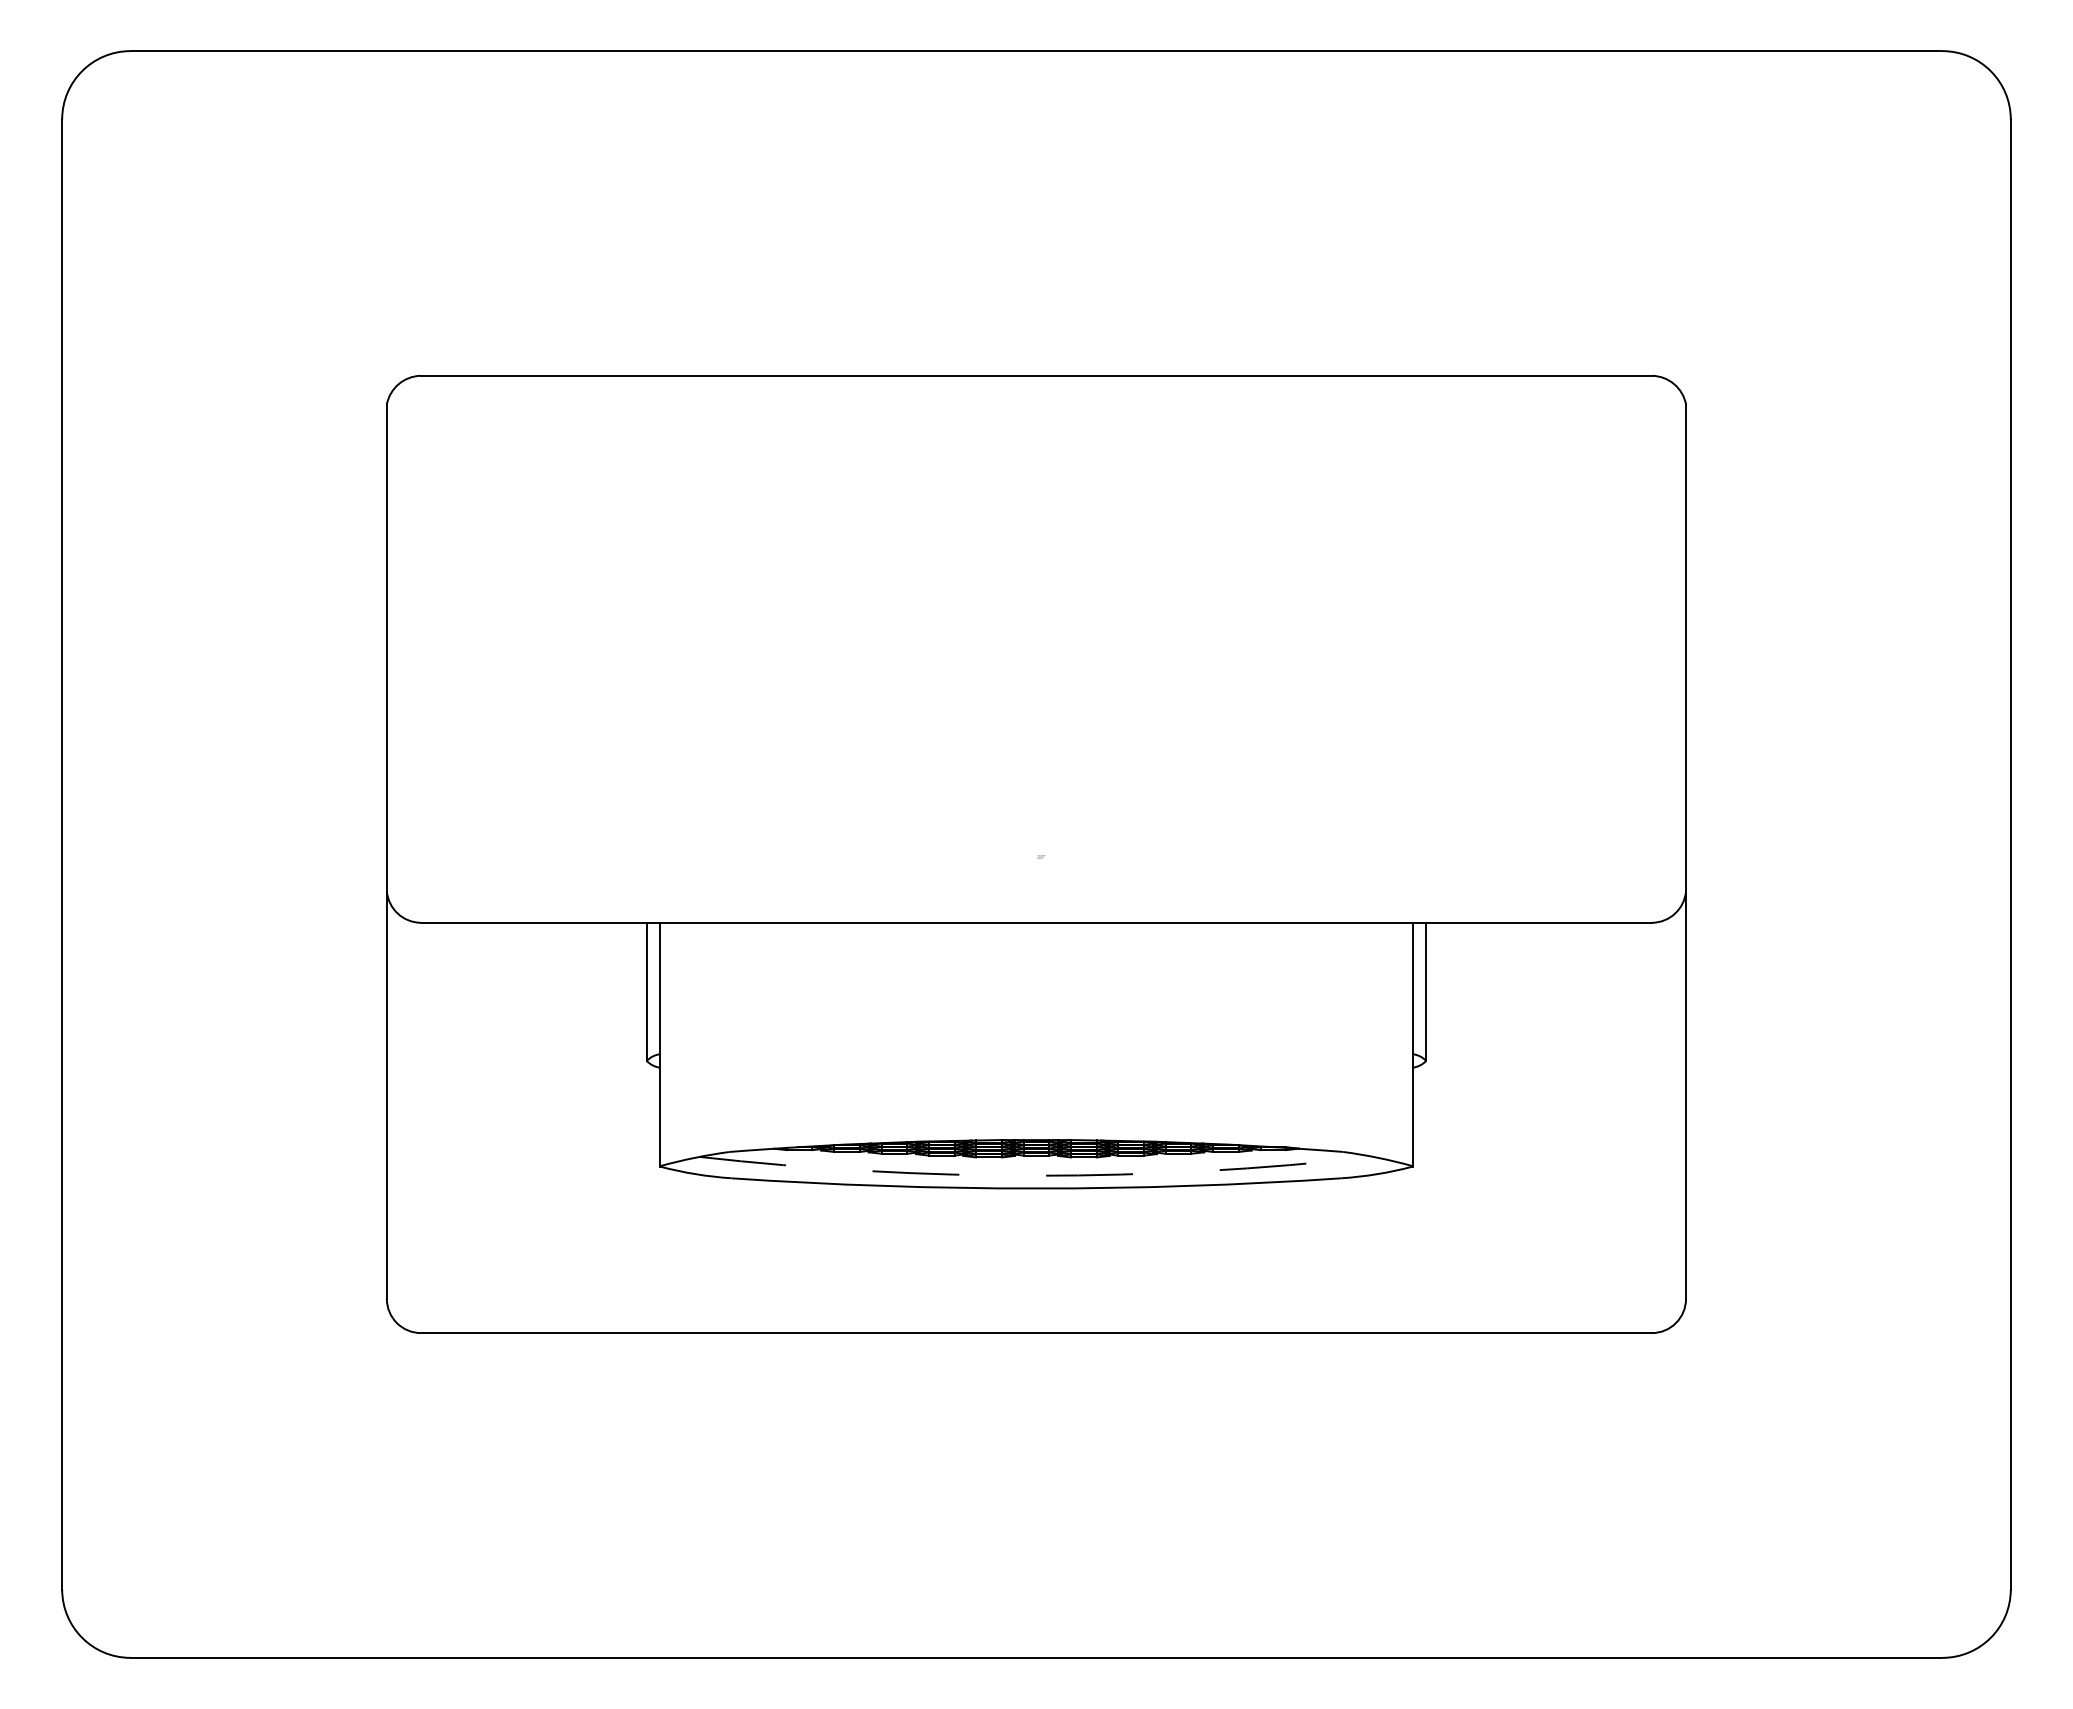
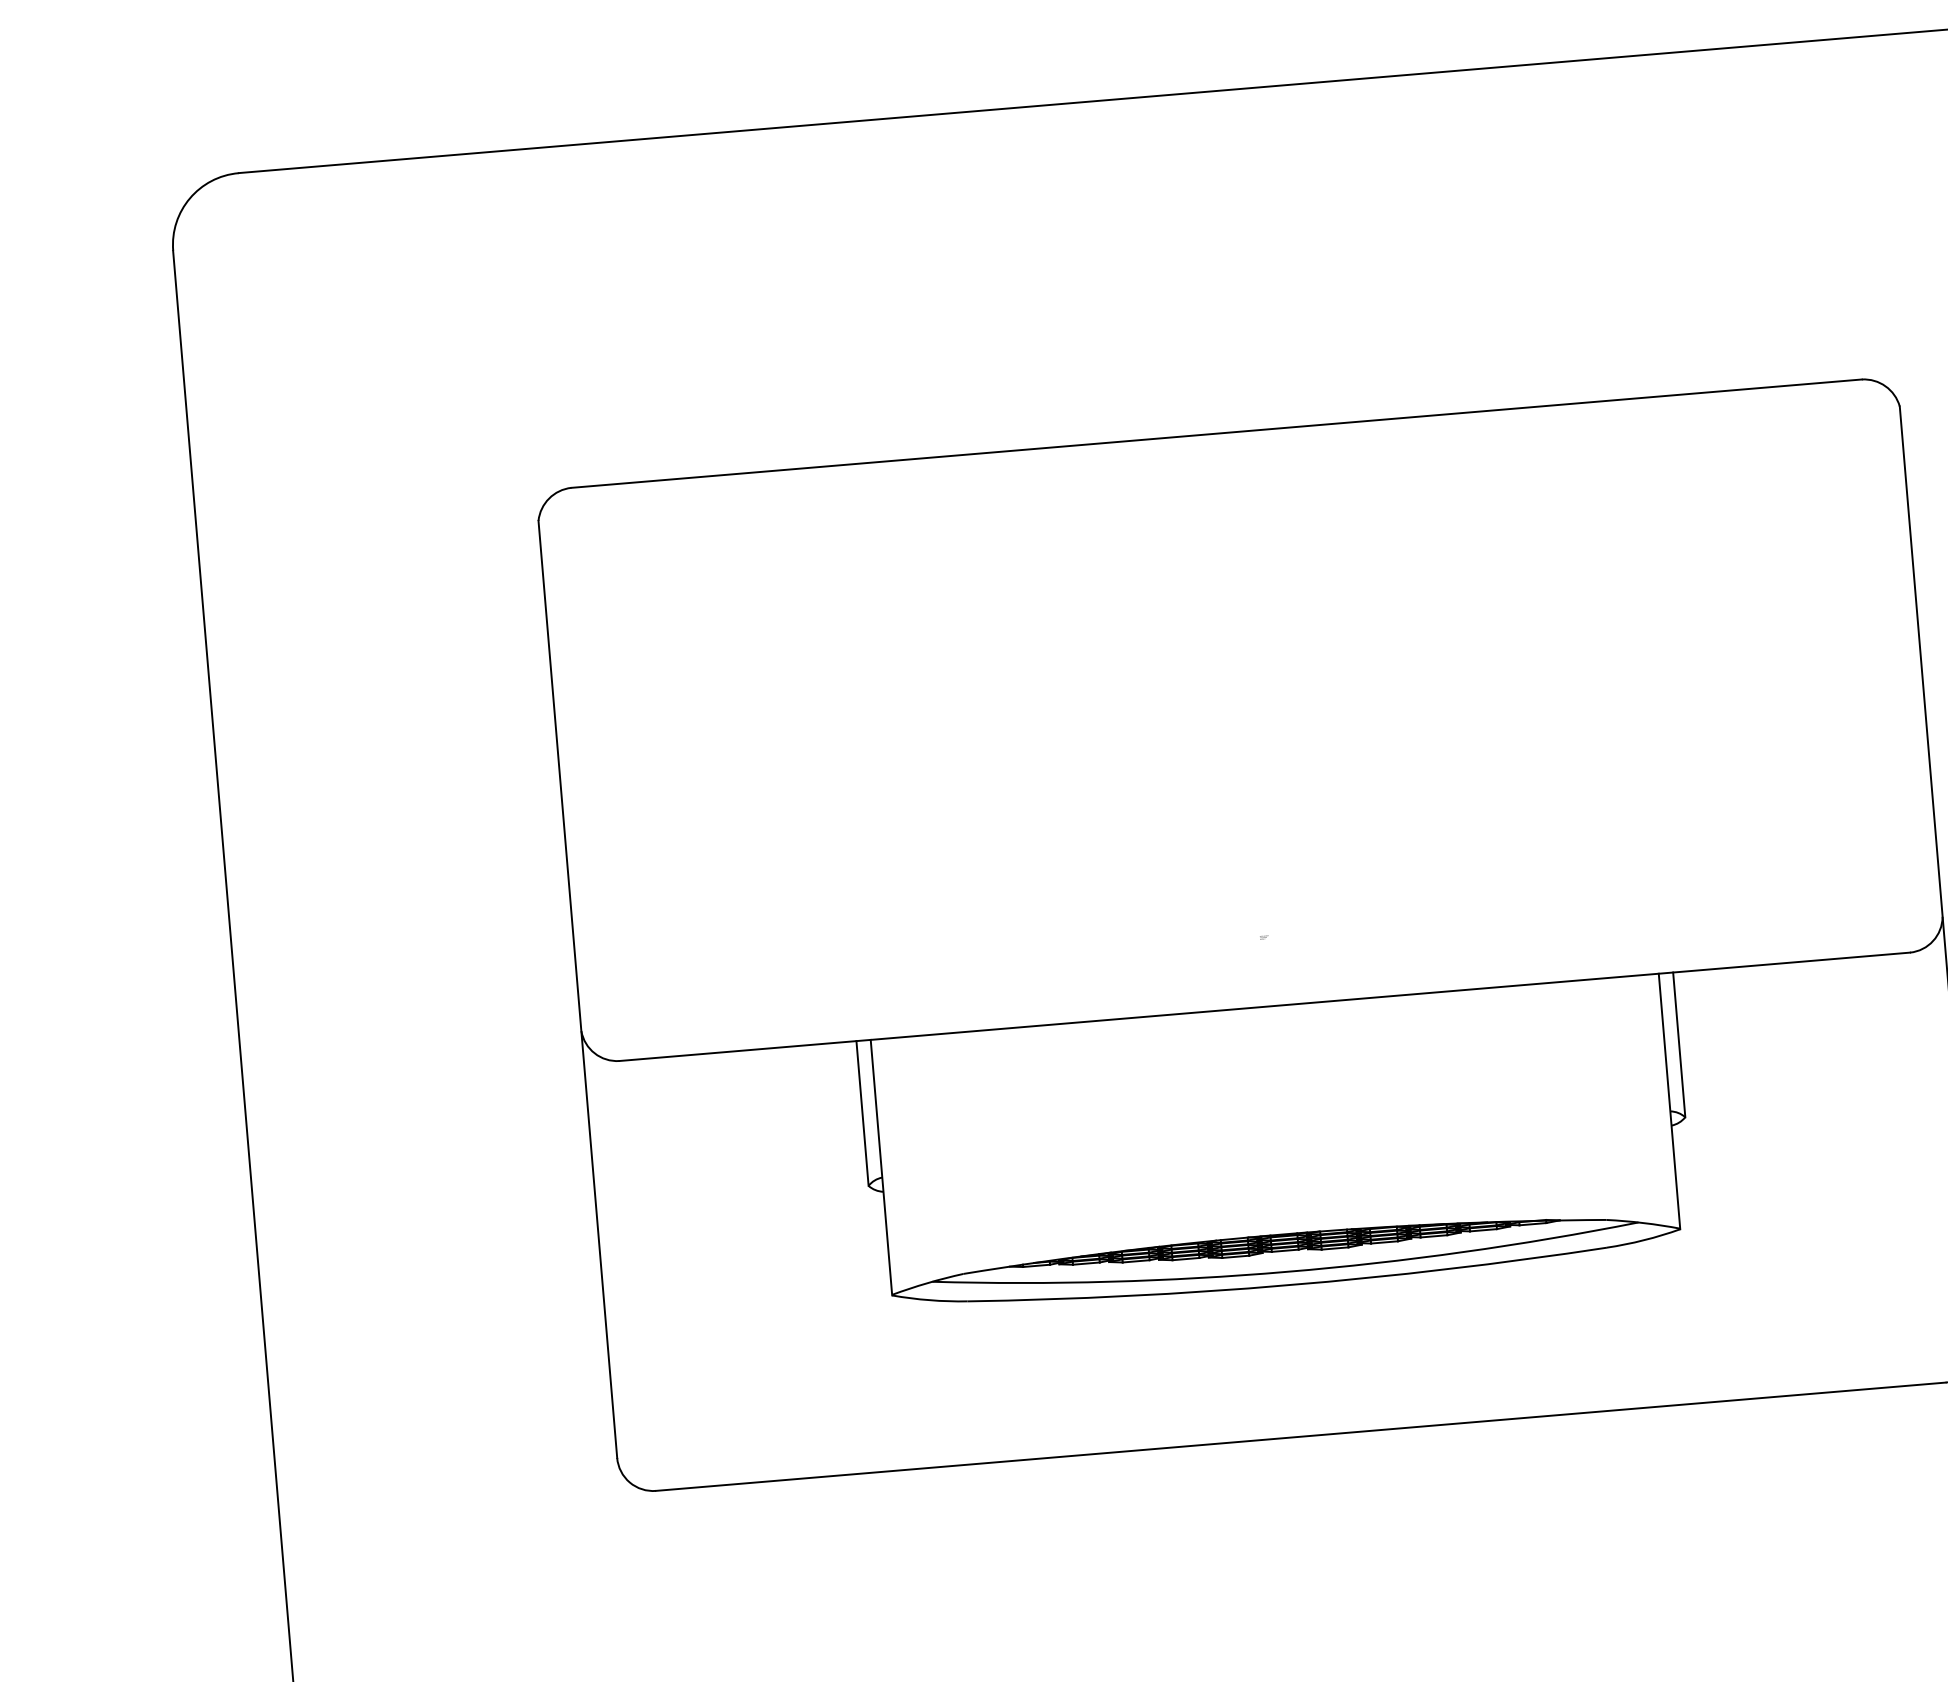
arc: (1036, 1175) -> (1287, 1271), dashed -> solid

